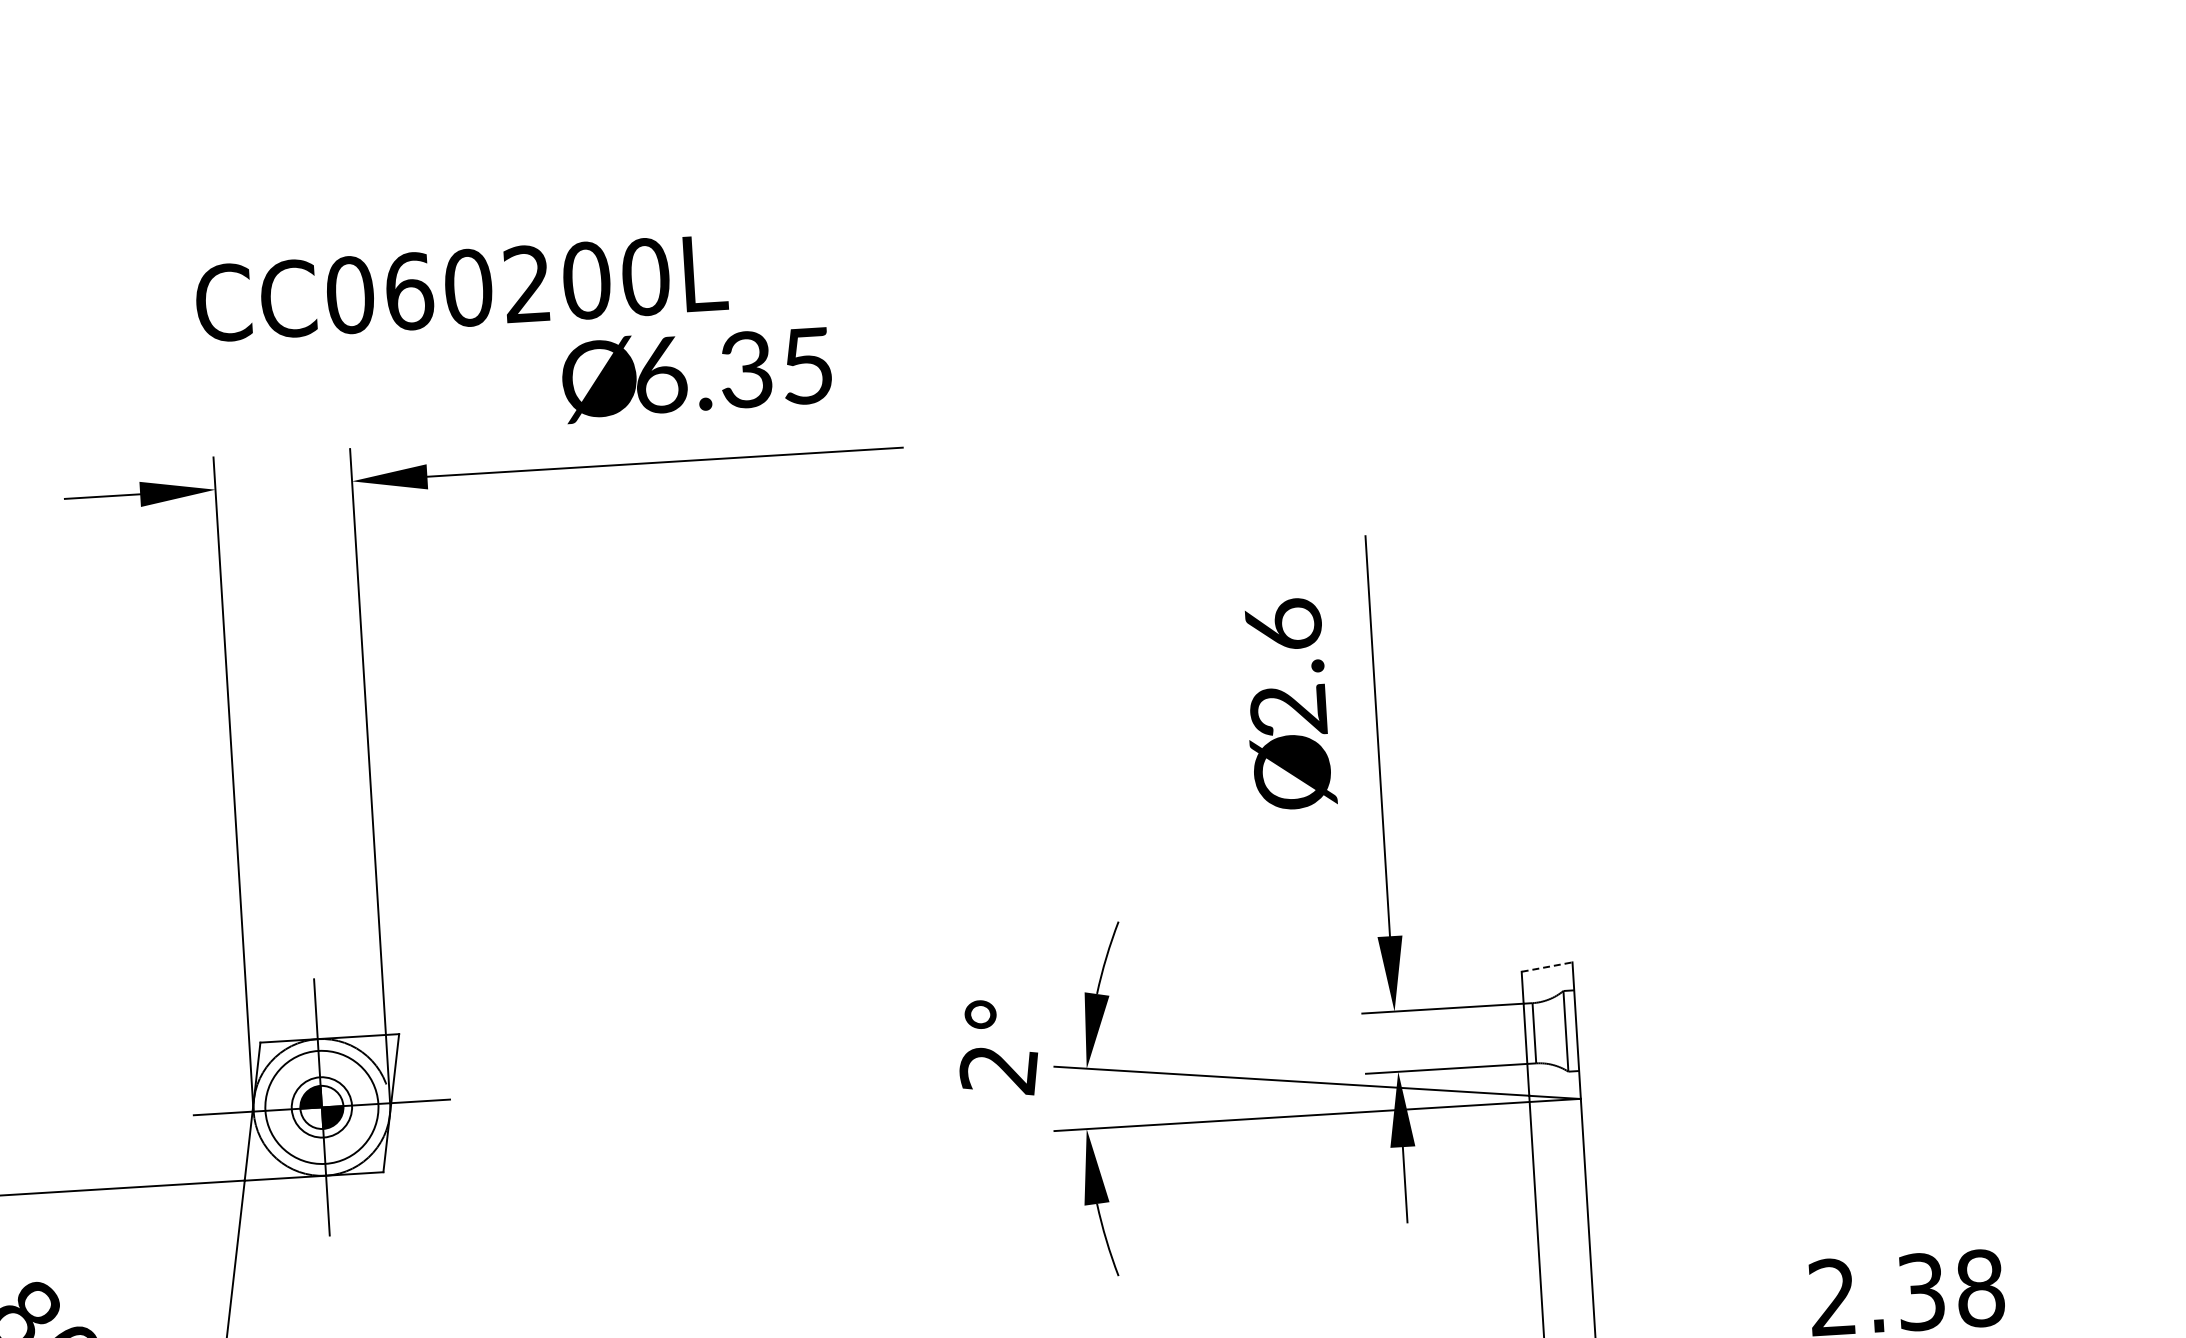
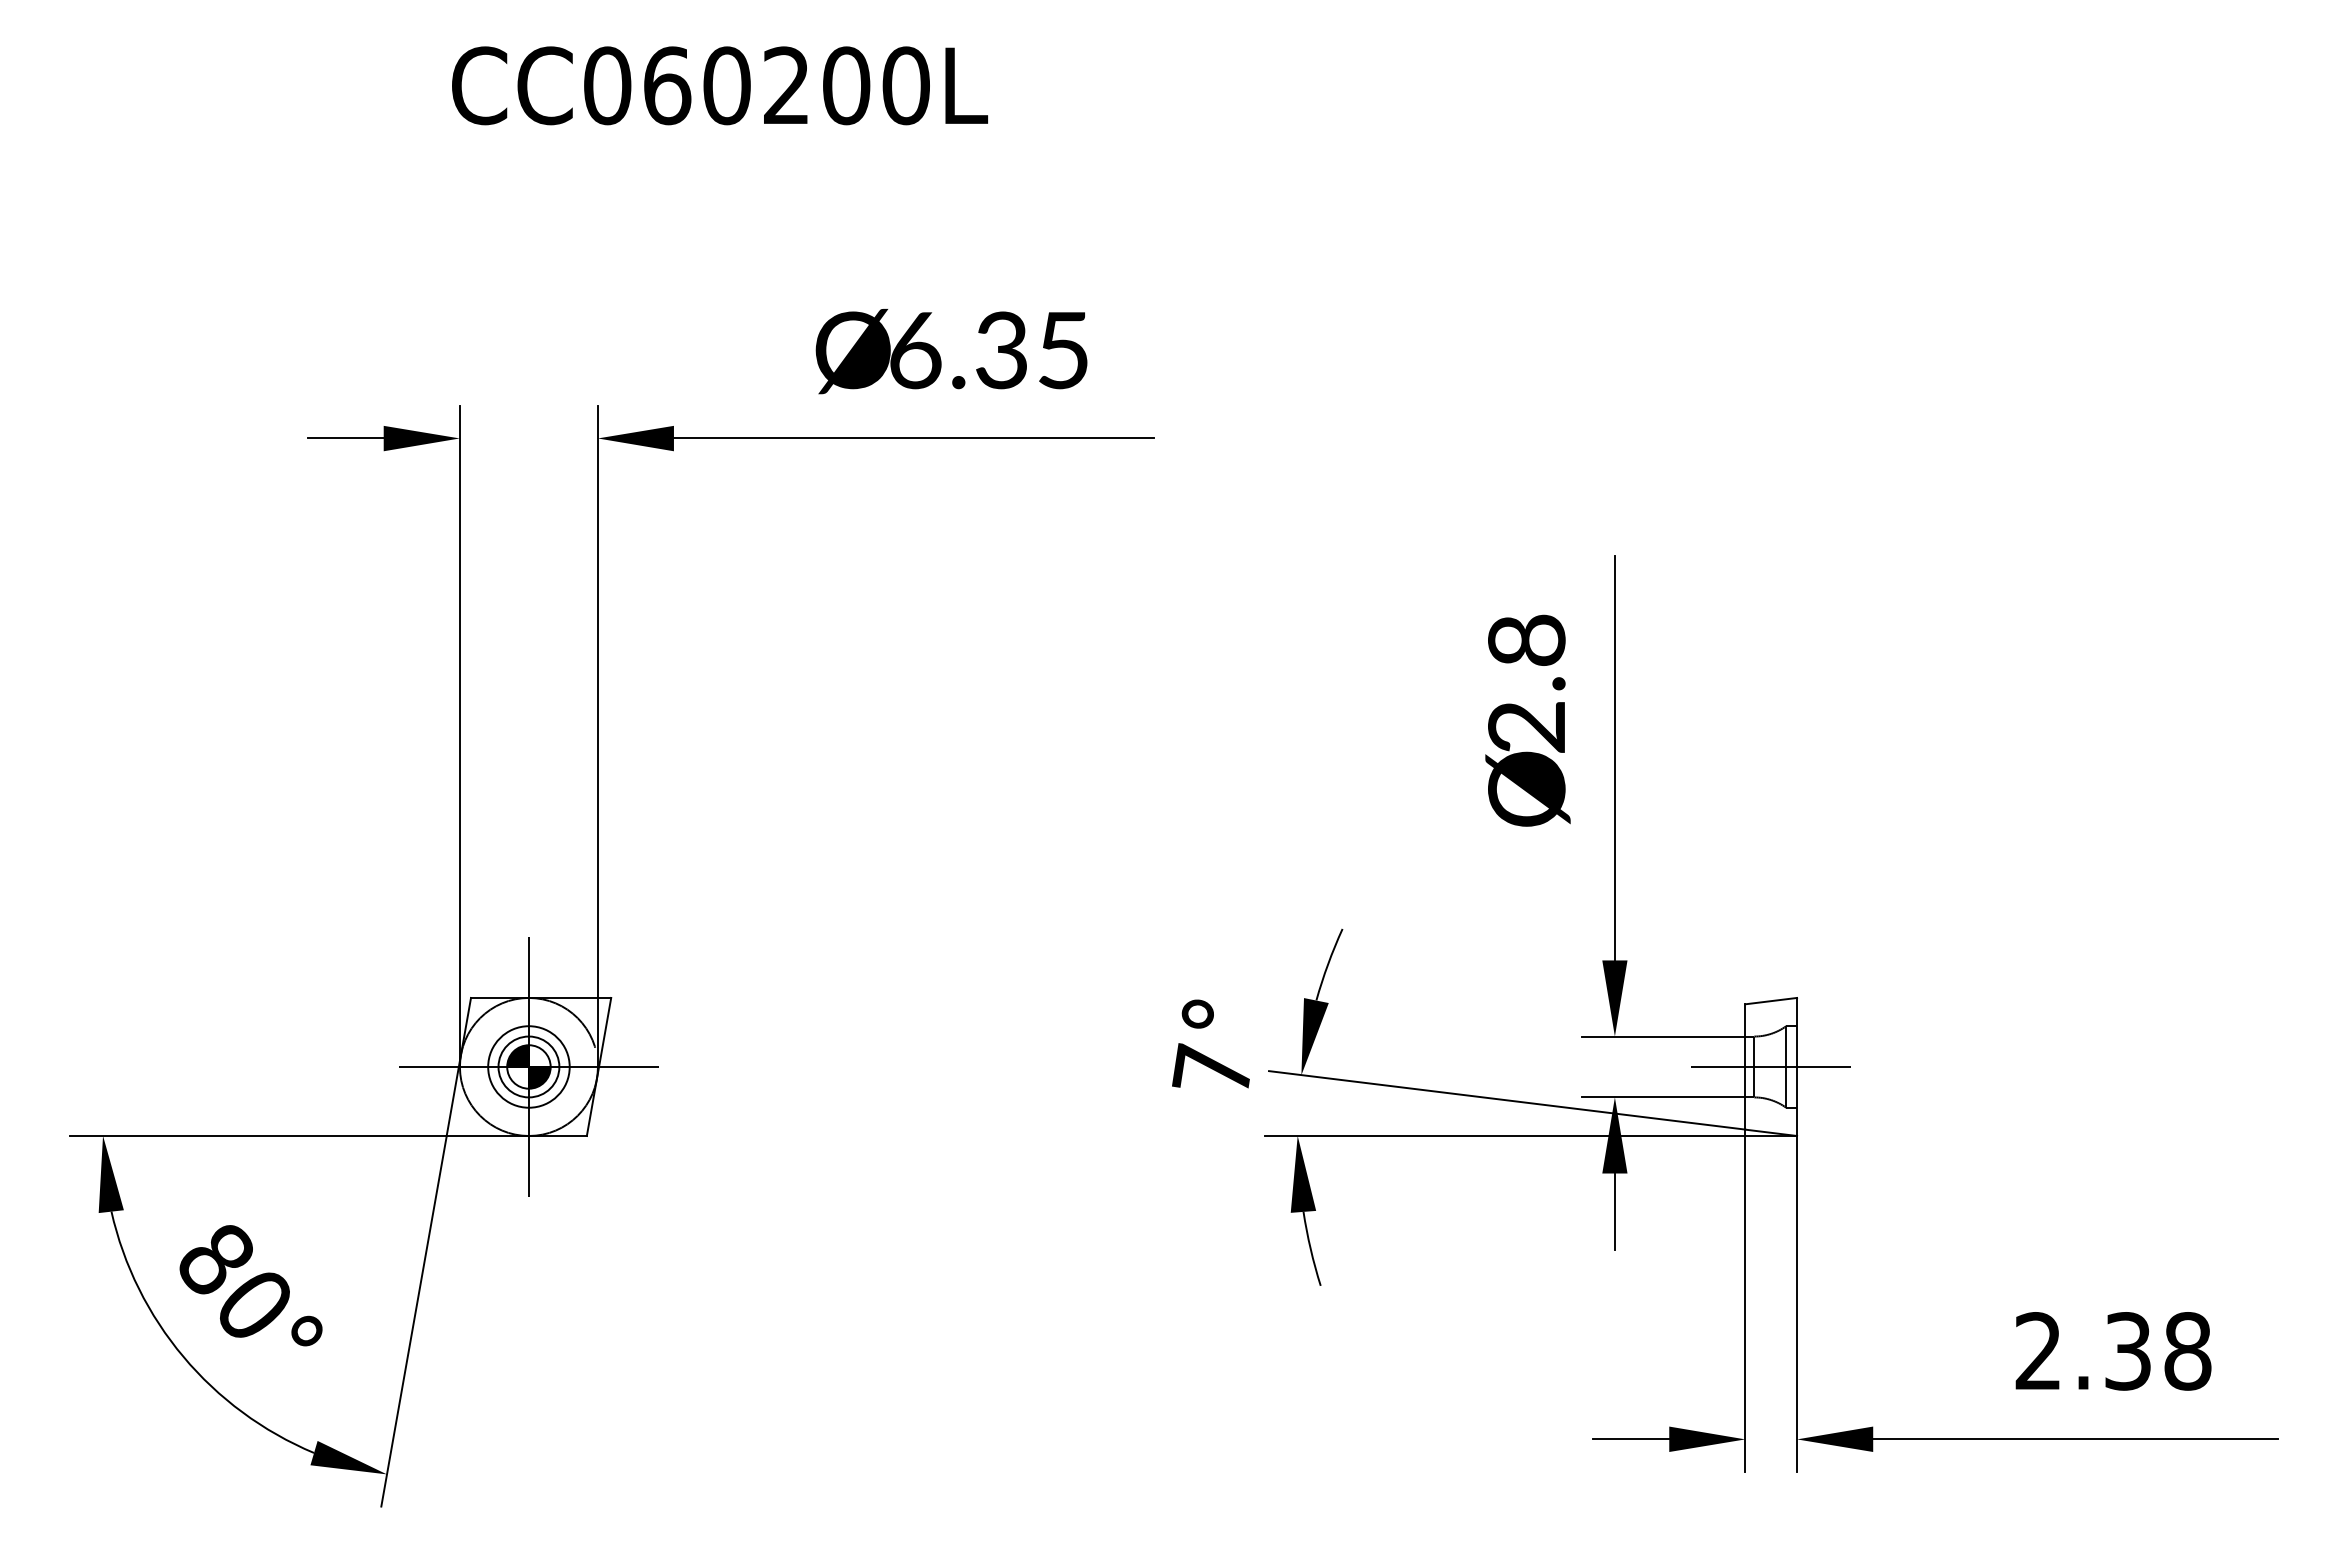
text: (461, 288) -> (719, 85), moved
text: (1283, 624) -> (1526, 639), 2.6 -> 2.8
line: (1547, 967) -> (1771, 1001), dashed -> solid
line: (1550, 1031) -> (1770, 1066), added
text: (998, 1069) -> (1212, 1070), 2° -> 7°
circle: (321, 1106) -> (528, 1066), size x0.71

